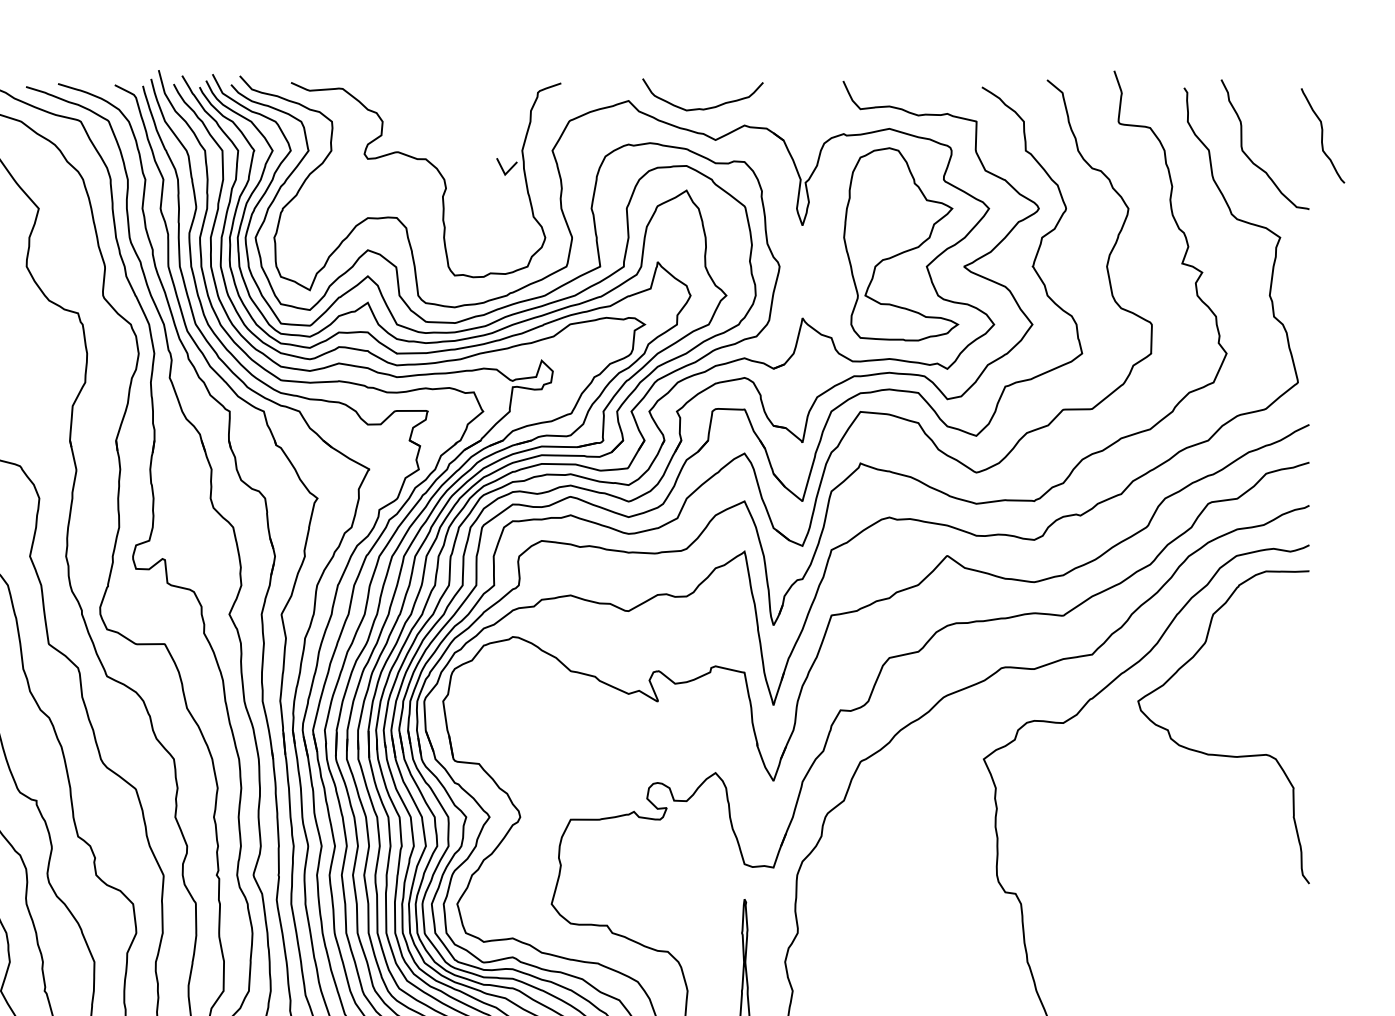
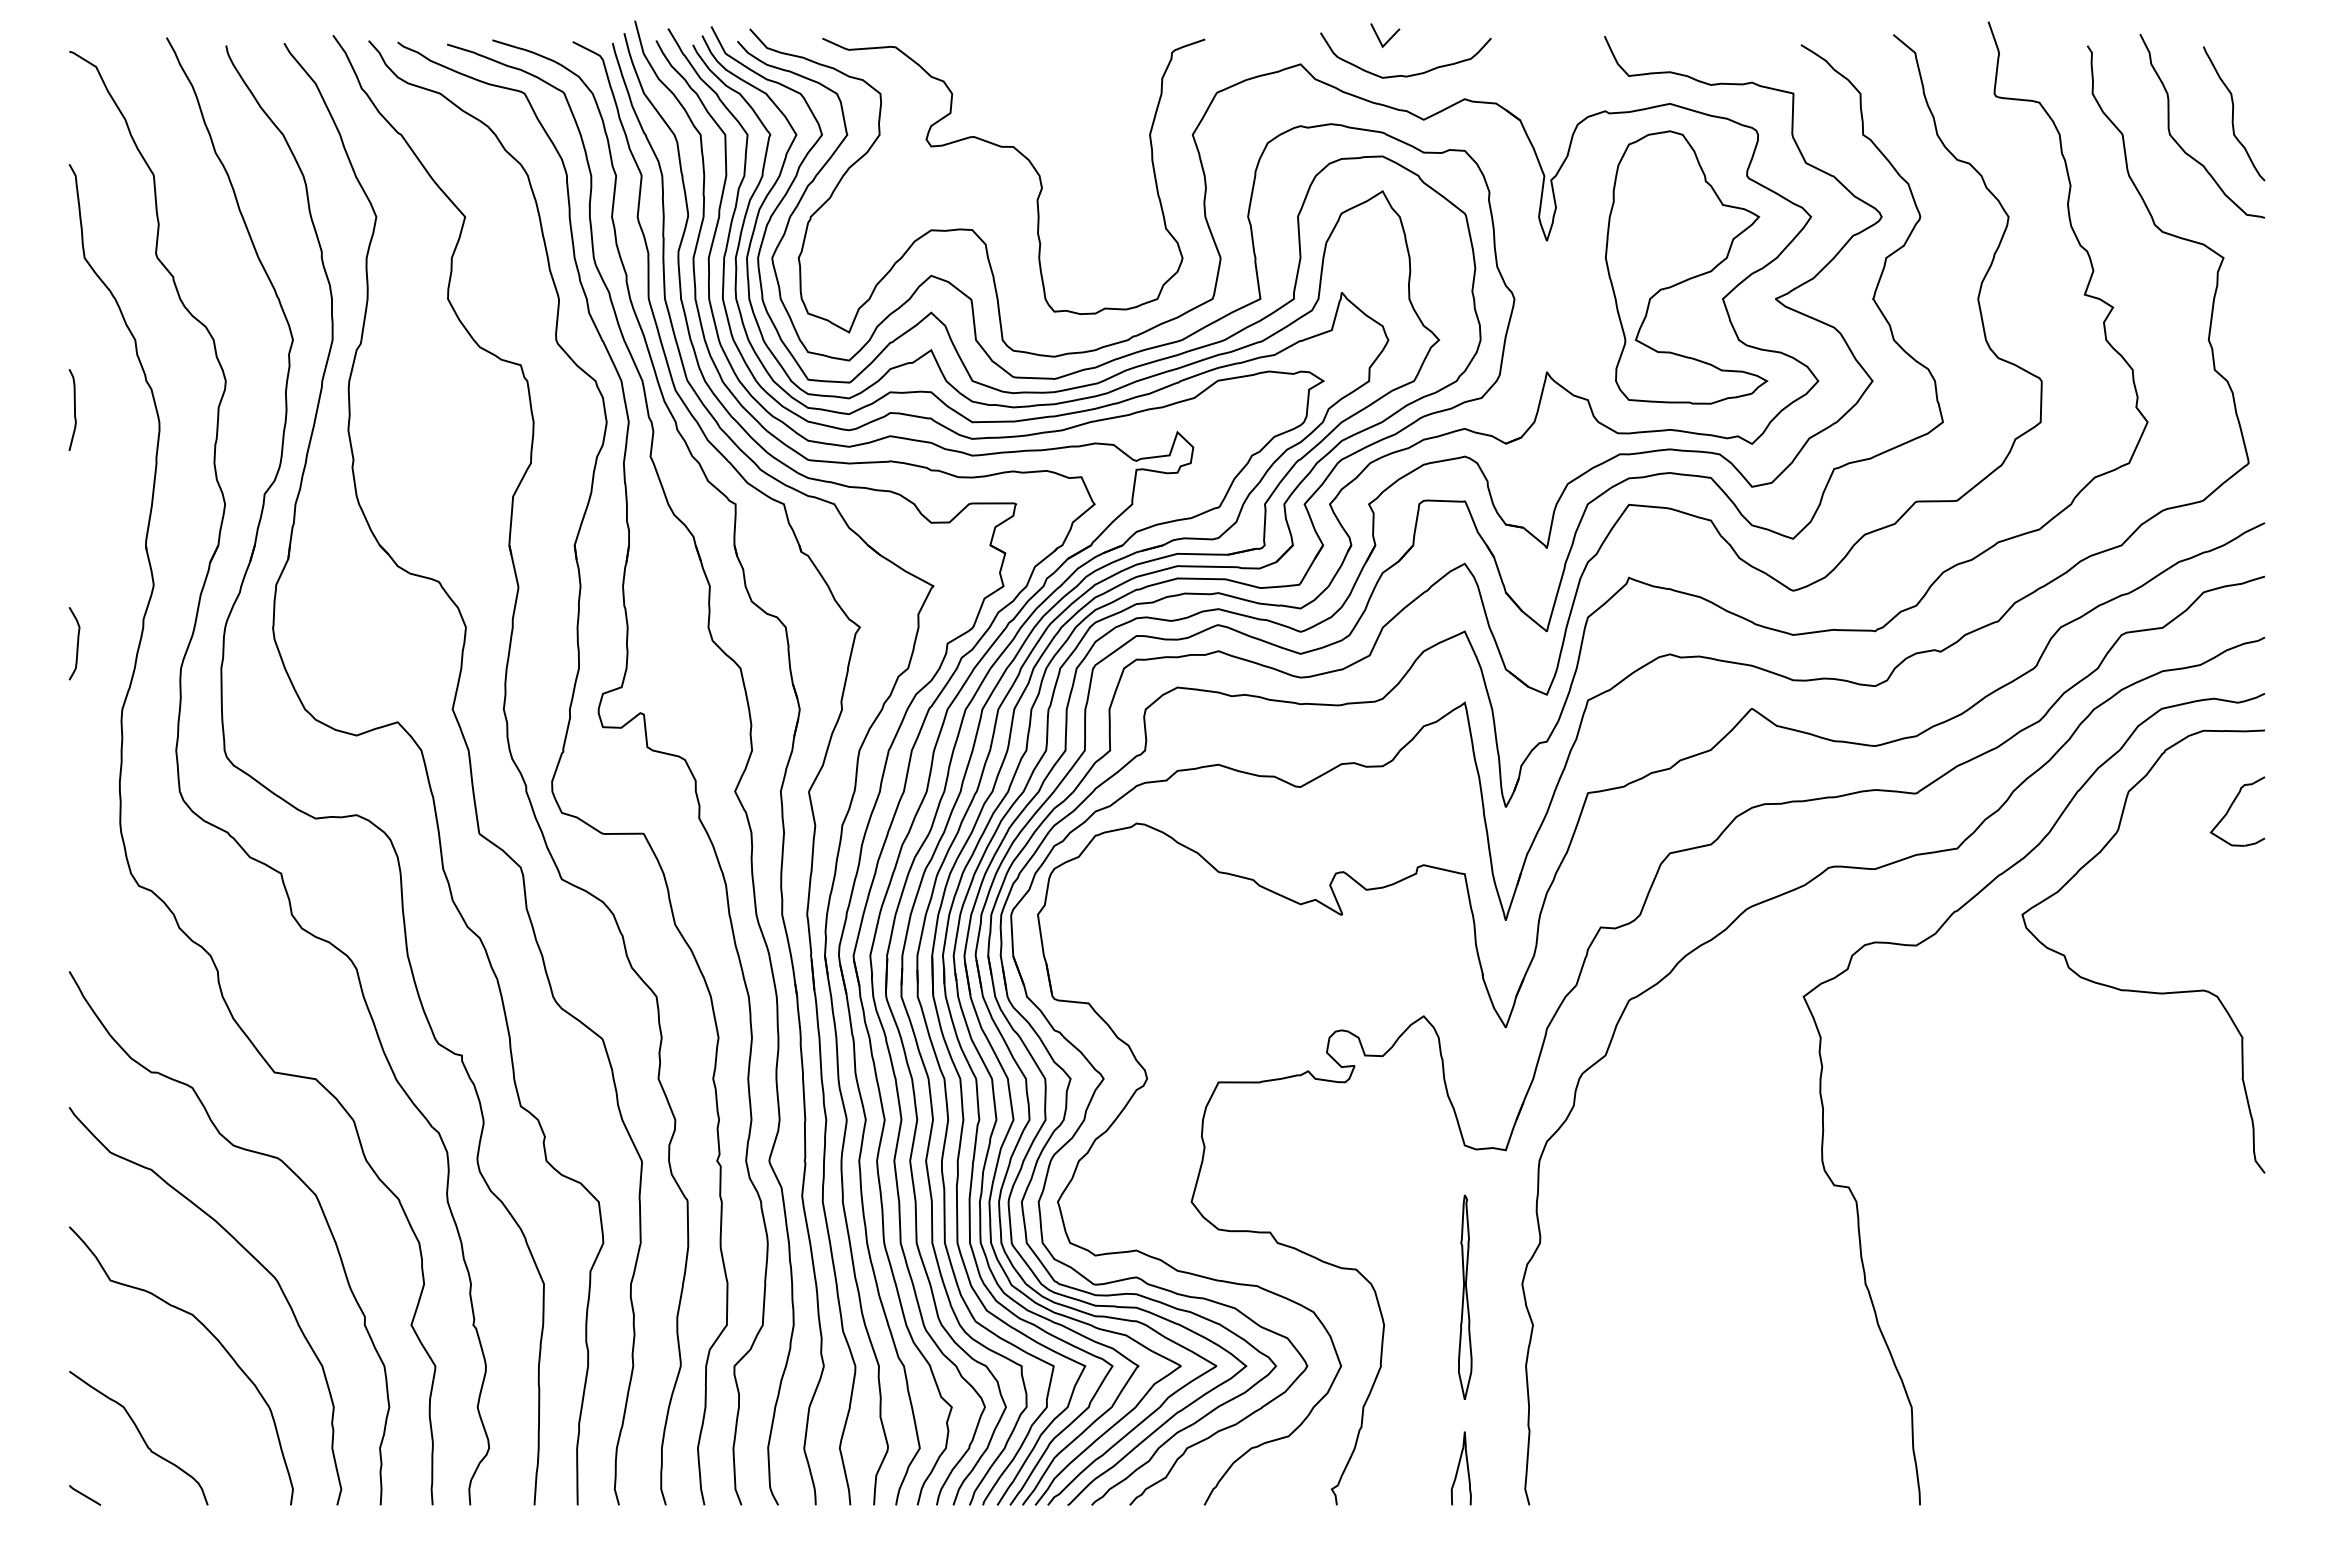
curve: (1322, 135) -> (2233, 113), moved
line: (509, 168) -> (1389, 38), moved
part: (1285, 625) -> (2231, 807), added

